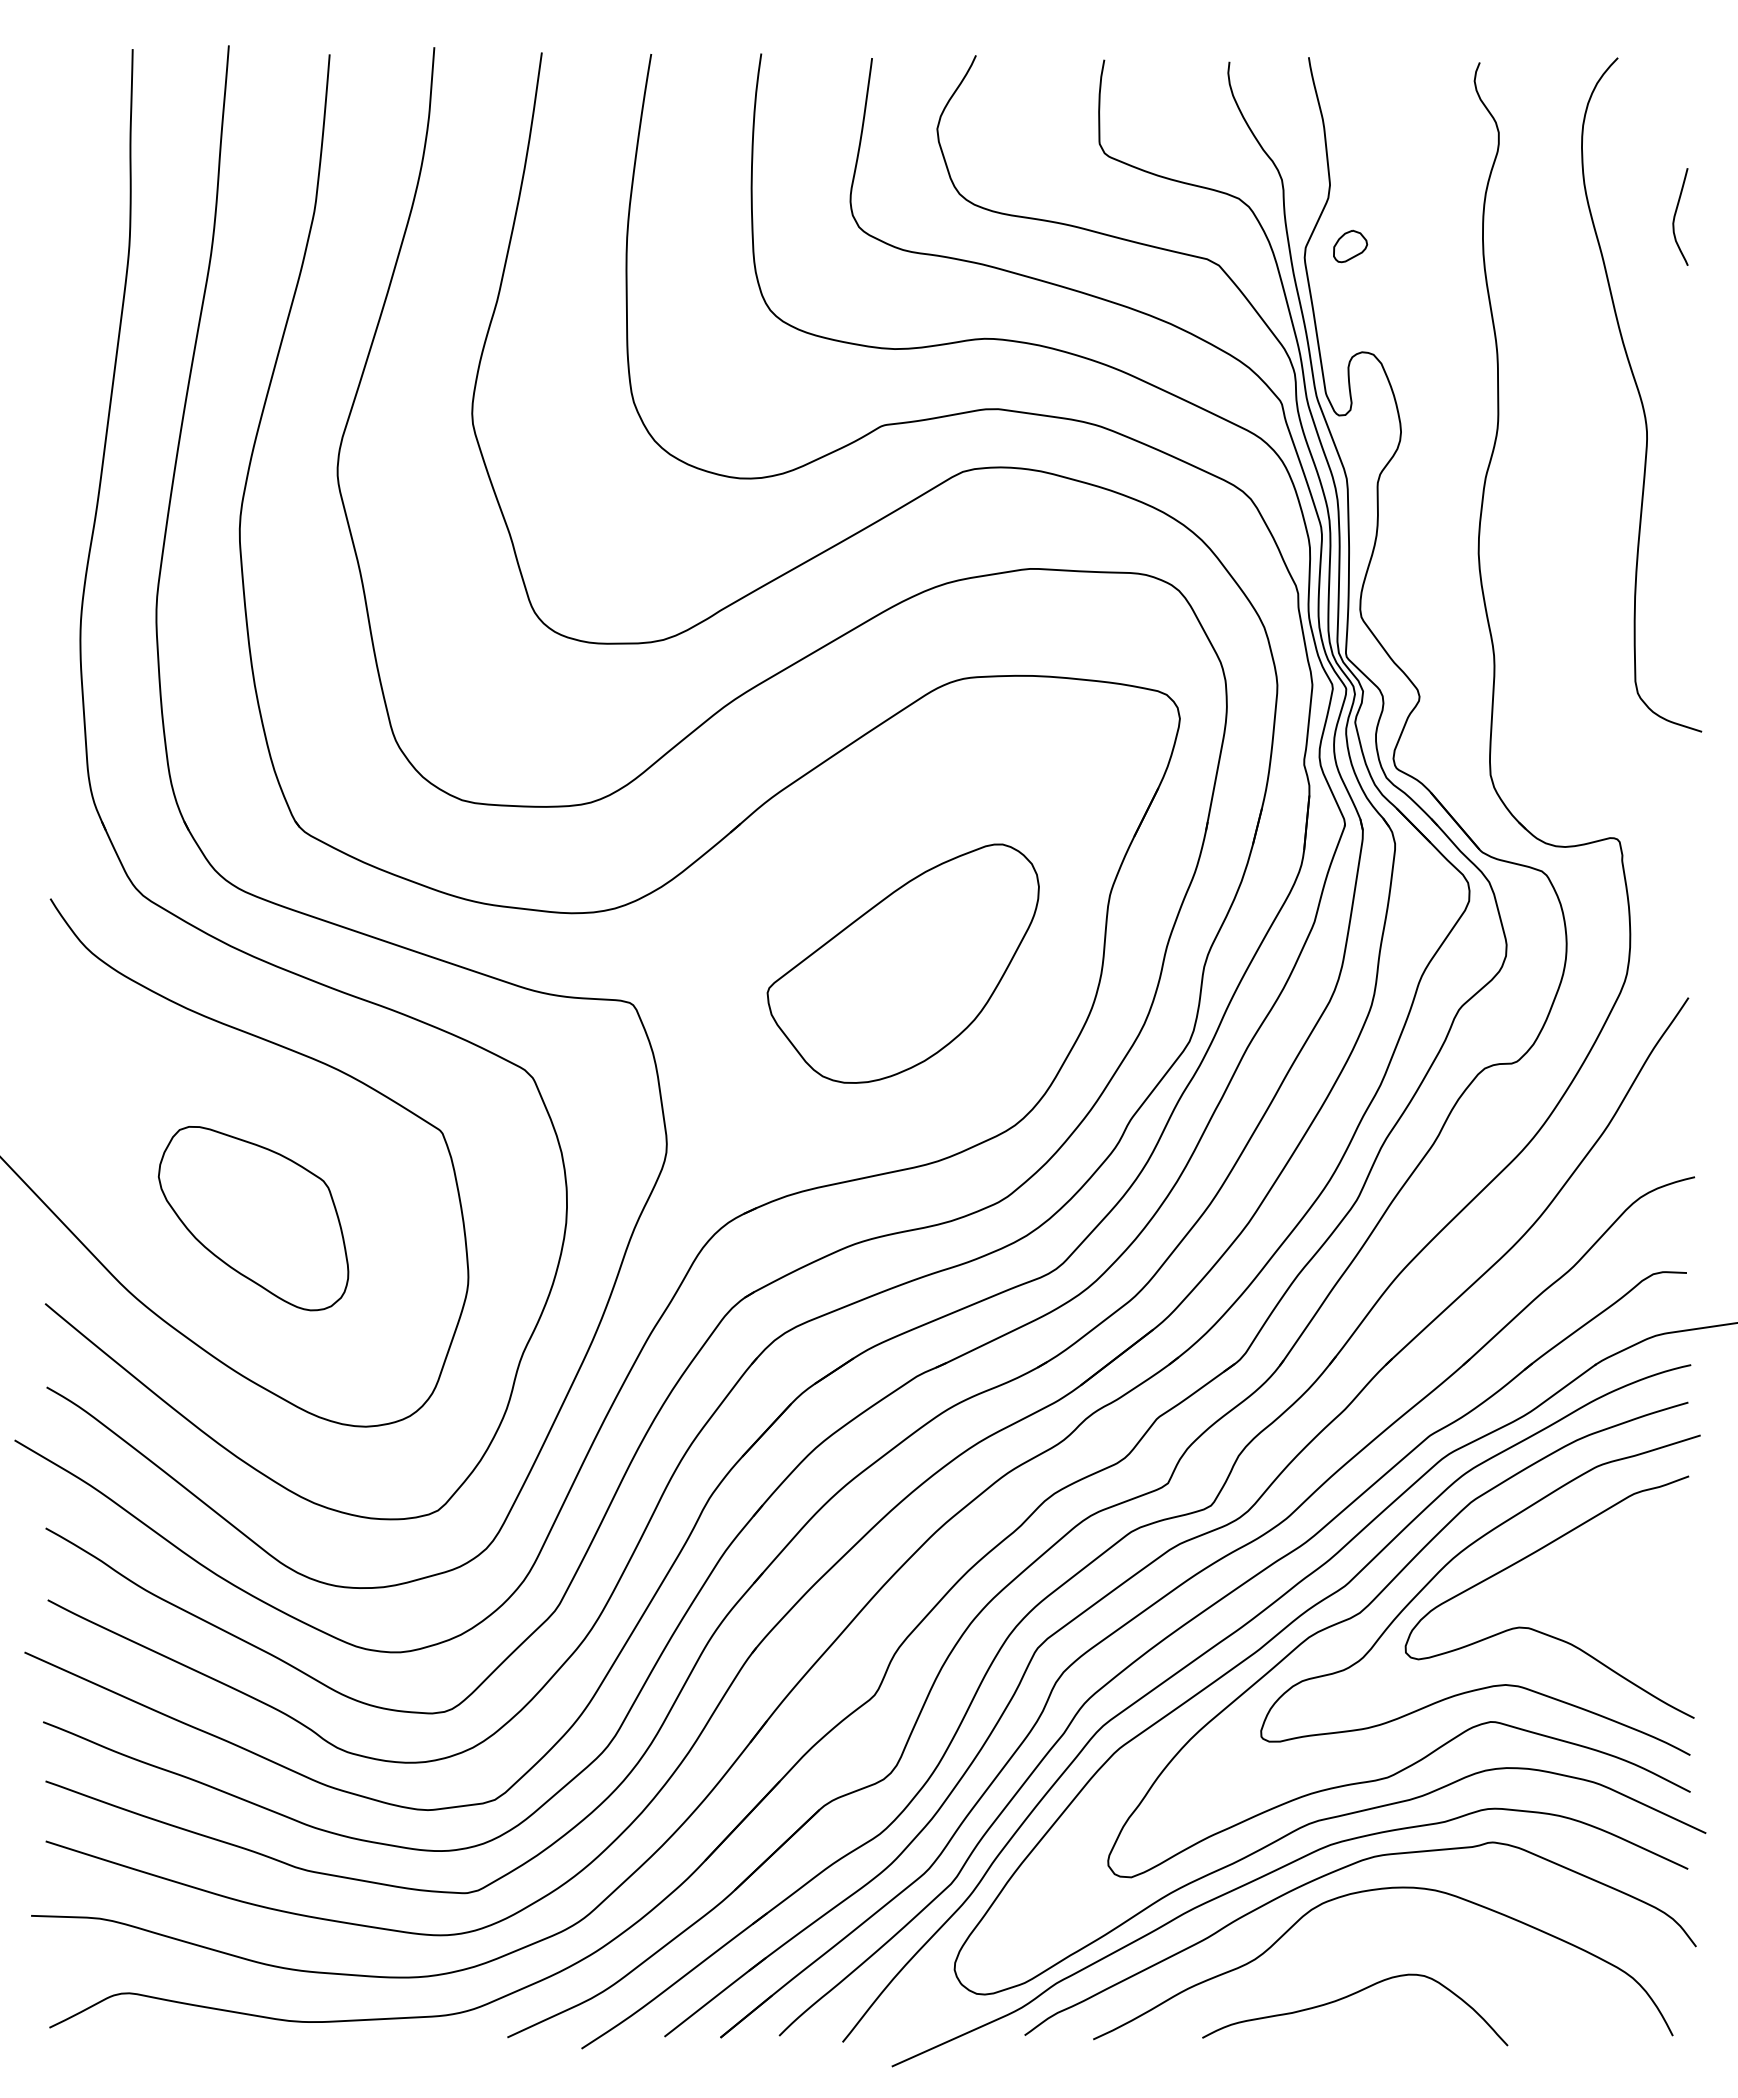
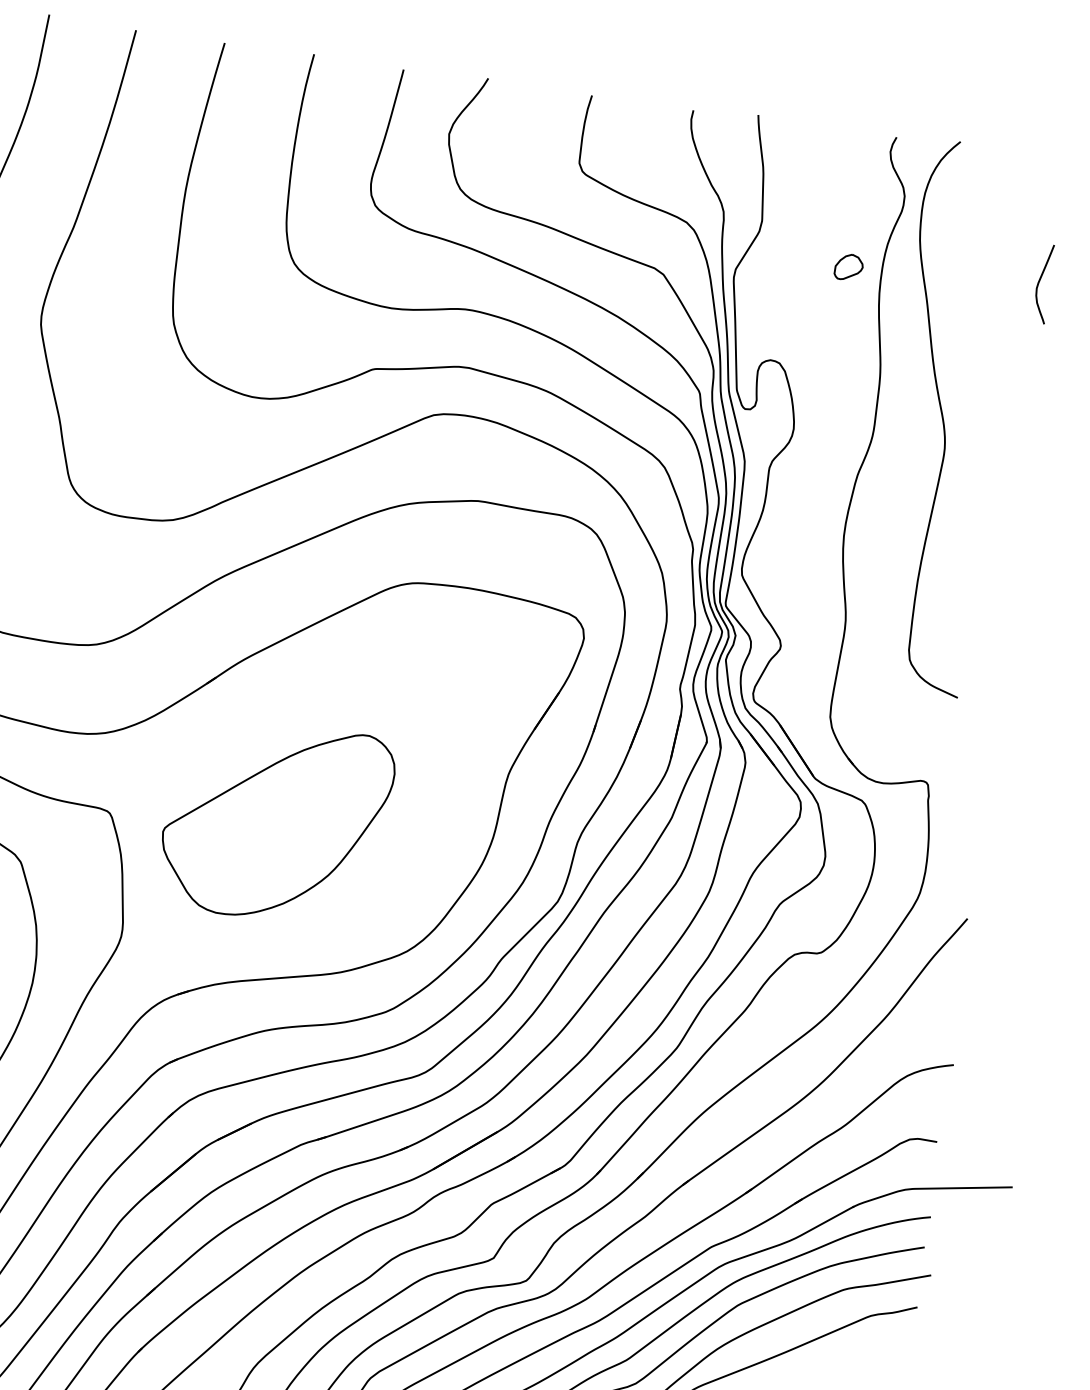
part: (1350, 246) -> (848, 267), moved
curve: (1640, 394) -> (943, 417), moved
part: (902, 963) -> (275, 822), moved

